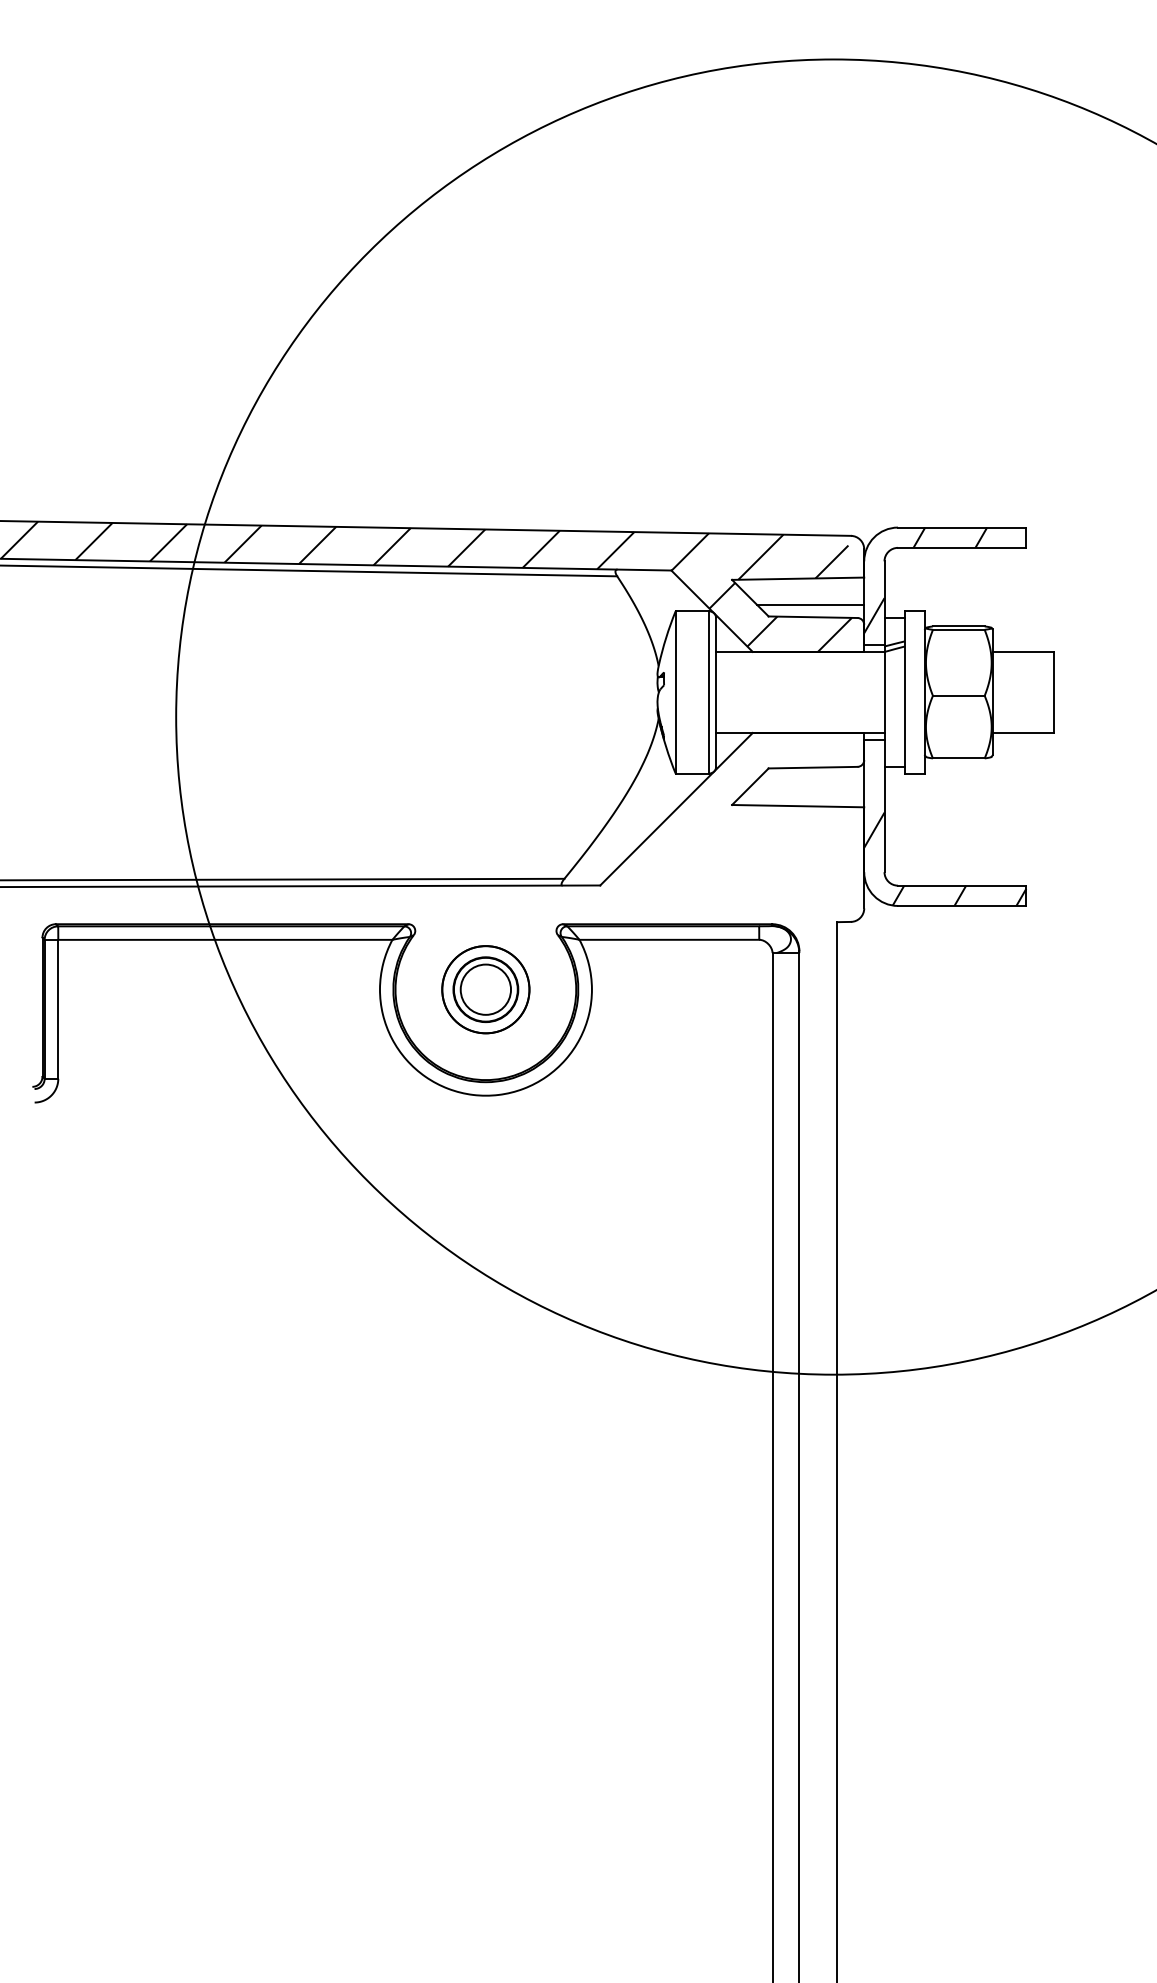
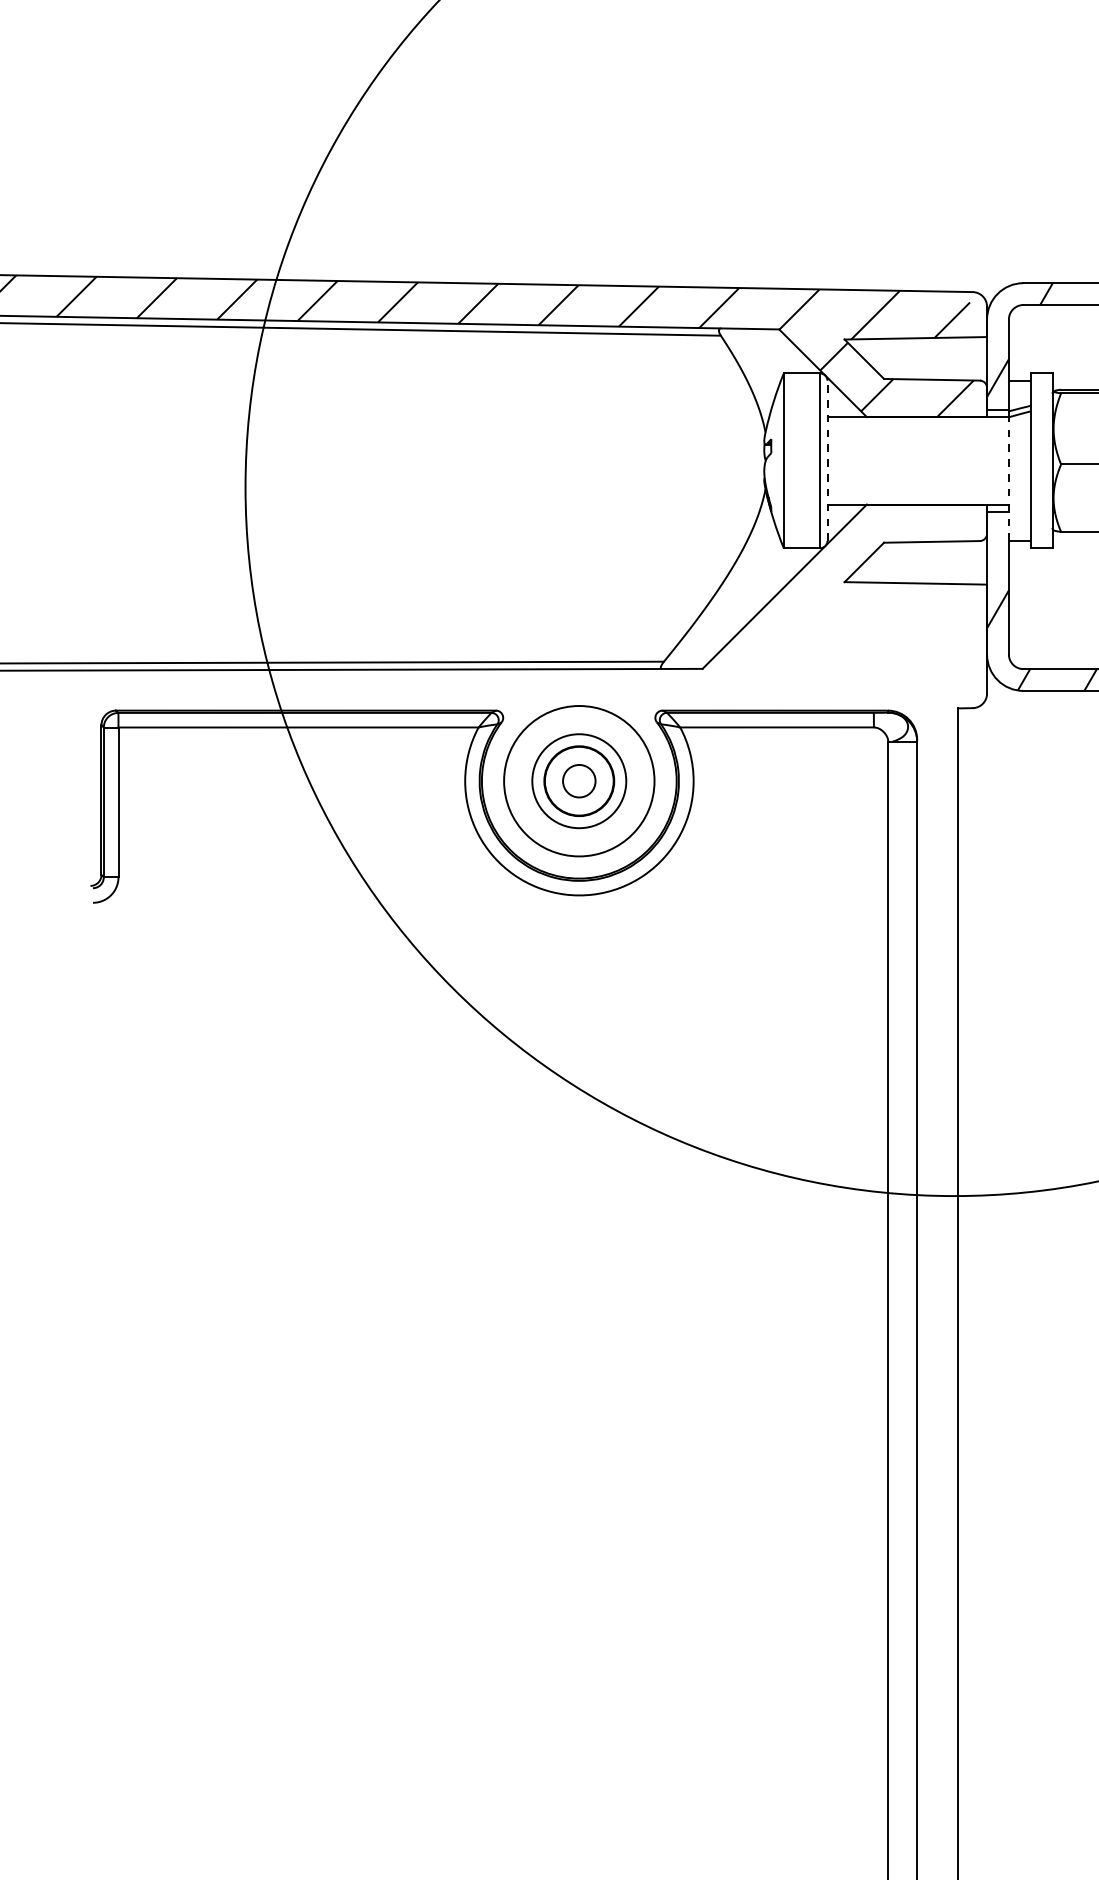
line: (810, 604) -> (929, 366), removed
line: (716, 691) -> (827, 459), solid -> dashed
line: (884, 708) -> (1008, 478), solid -> dashed
circle: (485, 989) -> (578, 780), size x0.6
circle: (485, 989) -> (578, 780), size x1.6

